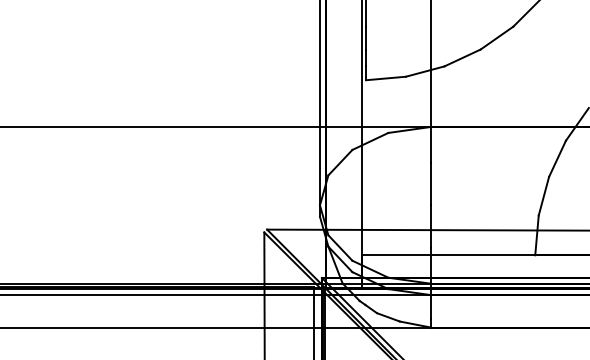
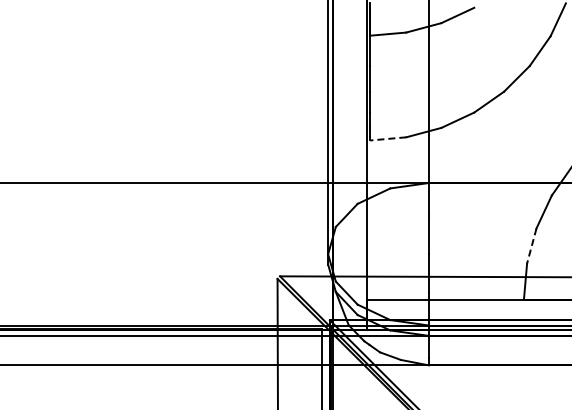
line: (385, 78) -> (387, 138), solid -> dashed
line: (543, 196) -> (531, 246), solid -> dashed

